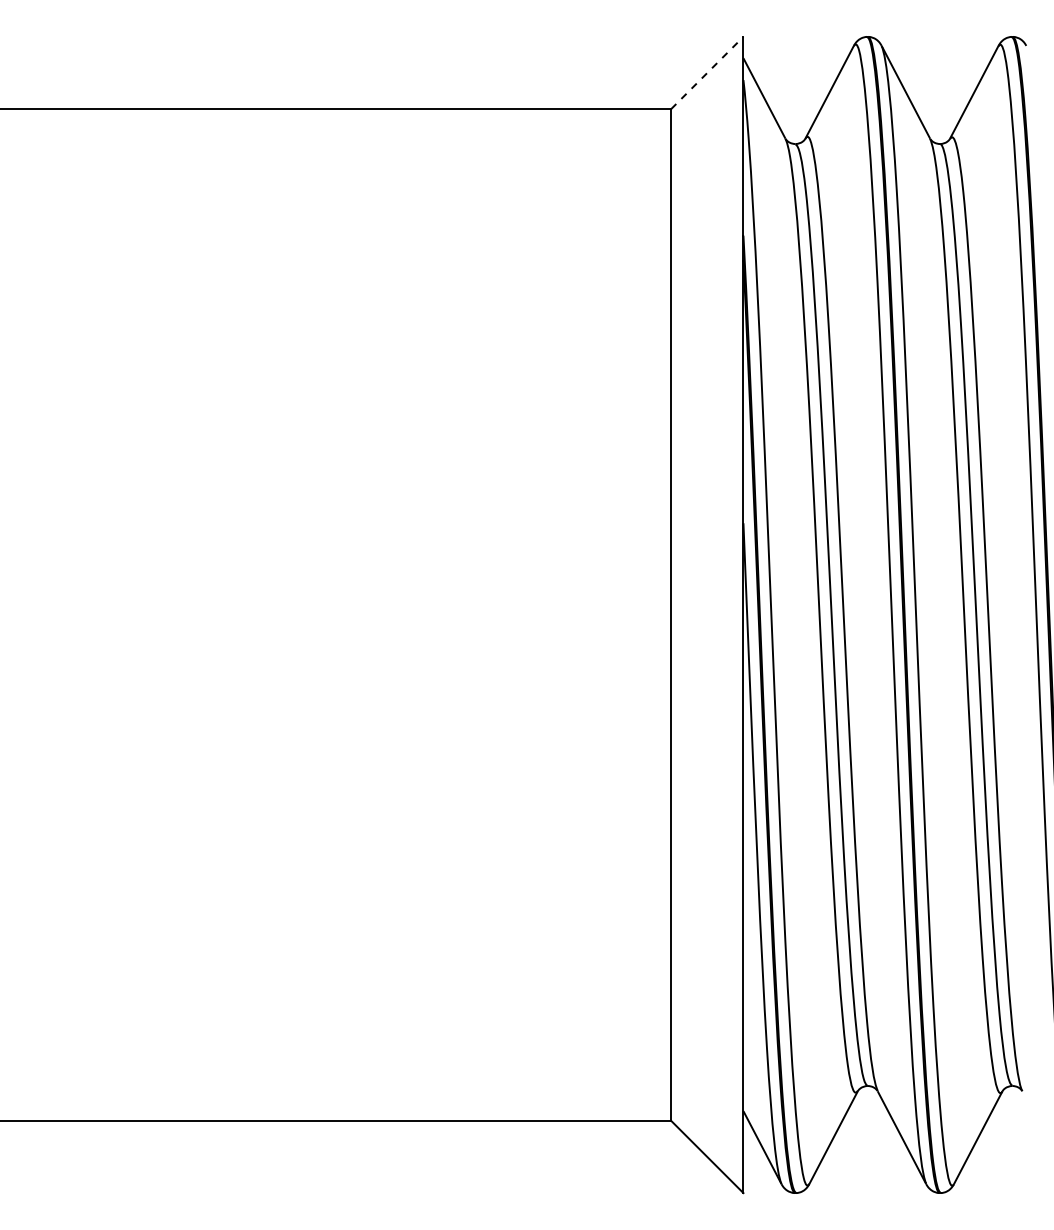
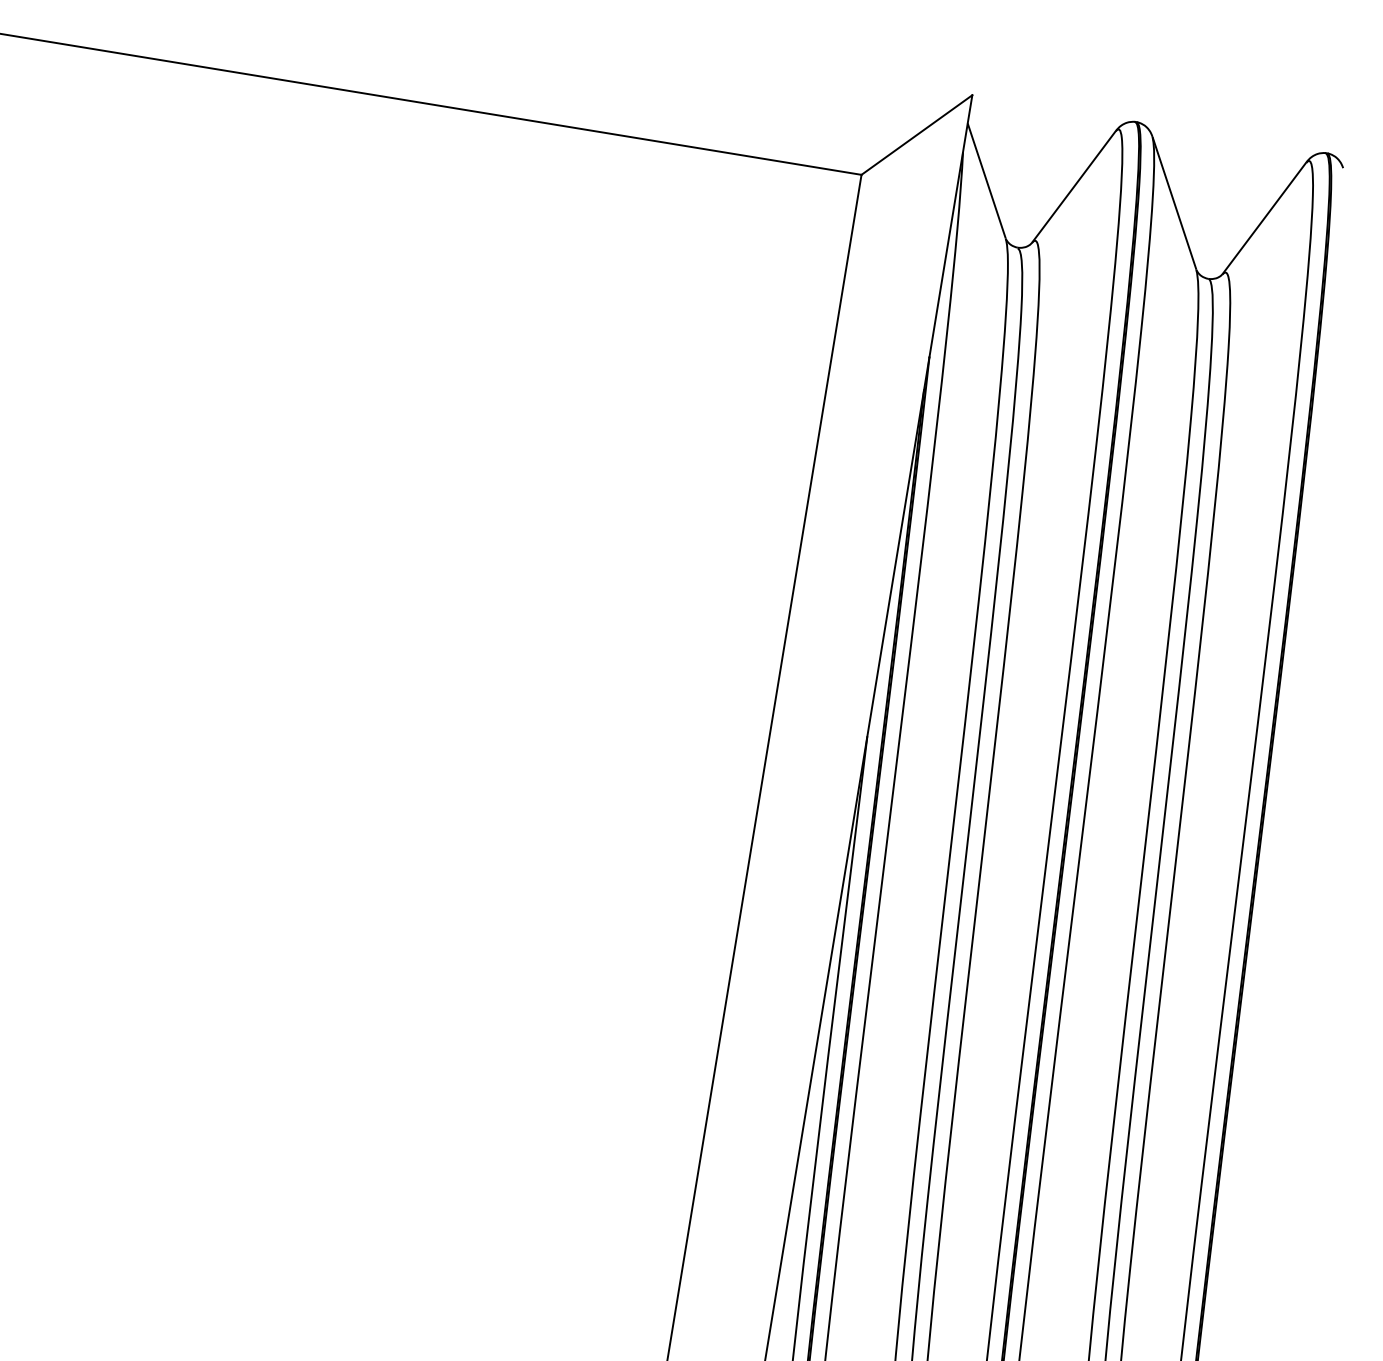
line: (707, 72) -> (917, 134), dashed -> solid

